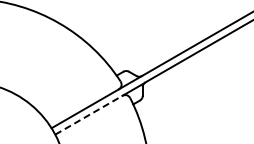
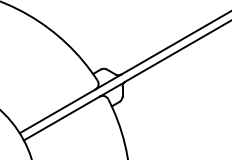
line: (88, 115) -> (61, 118), dashed -> solid

